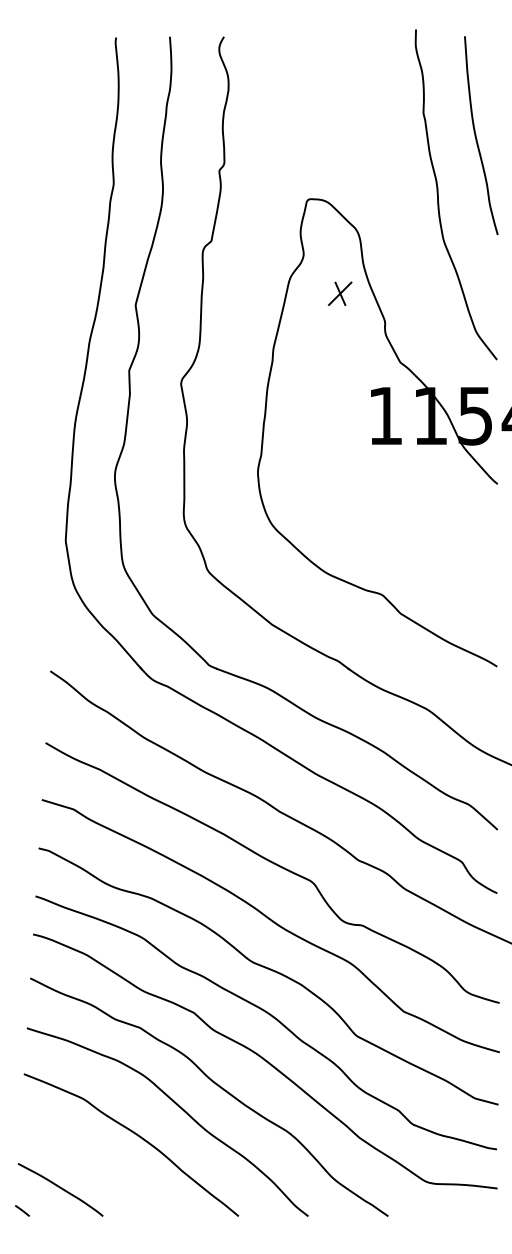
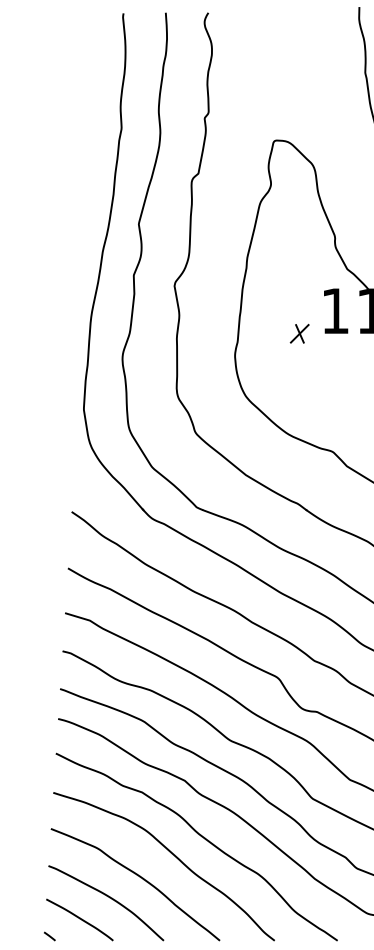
part: (340, 293) -> (300, 333), moved
curve: (97, 1161) -> (108, 897), added

